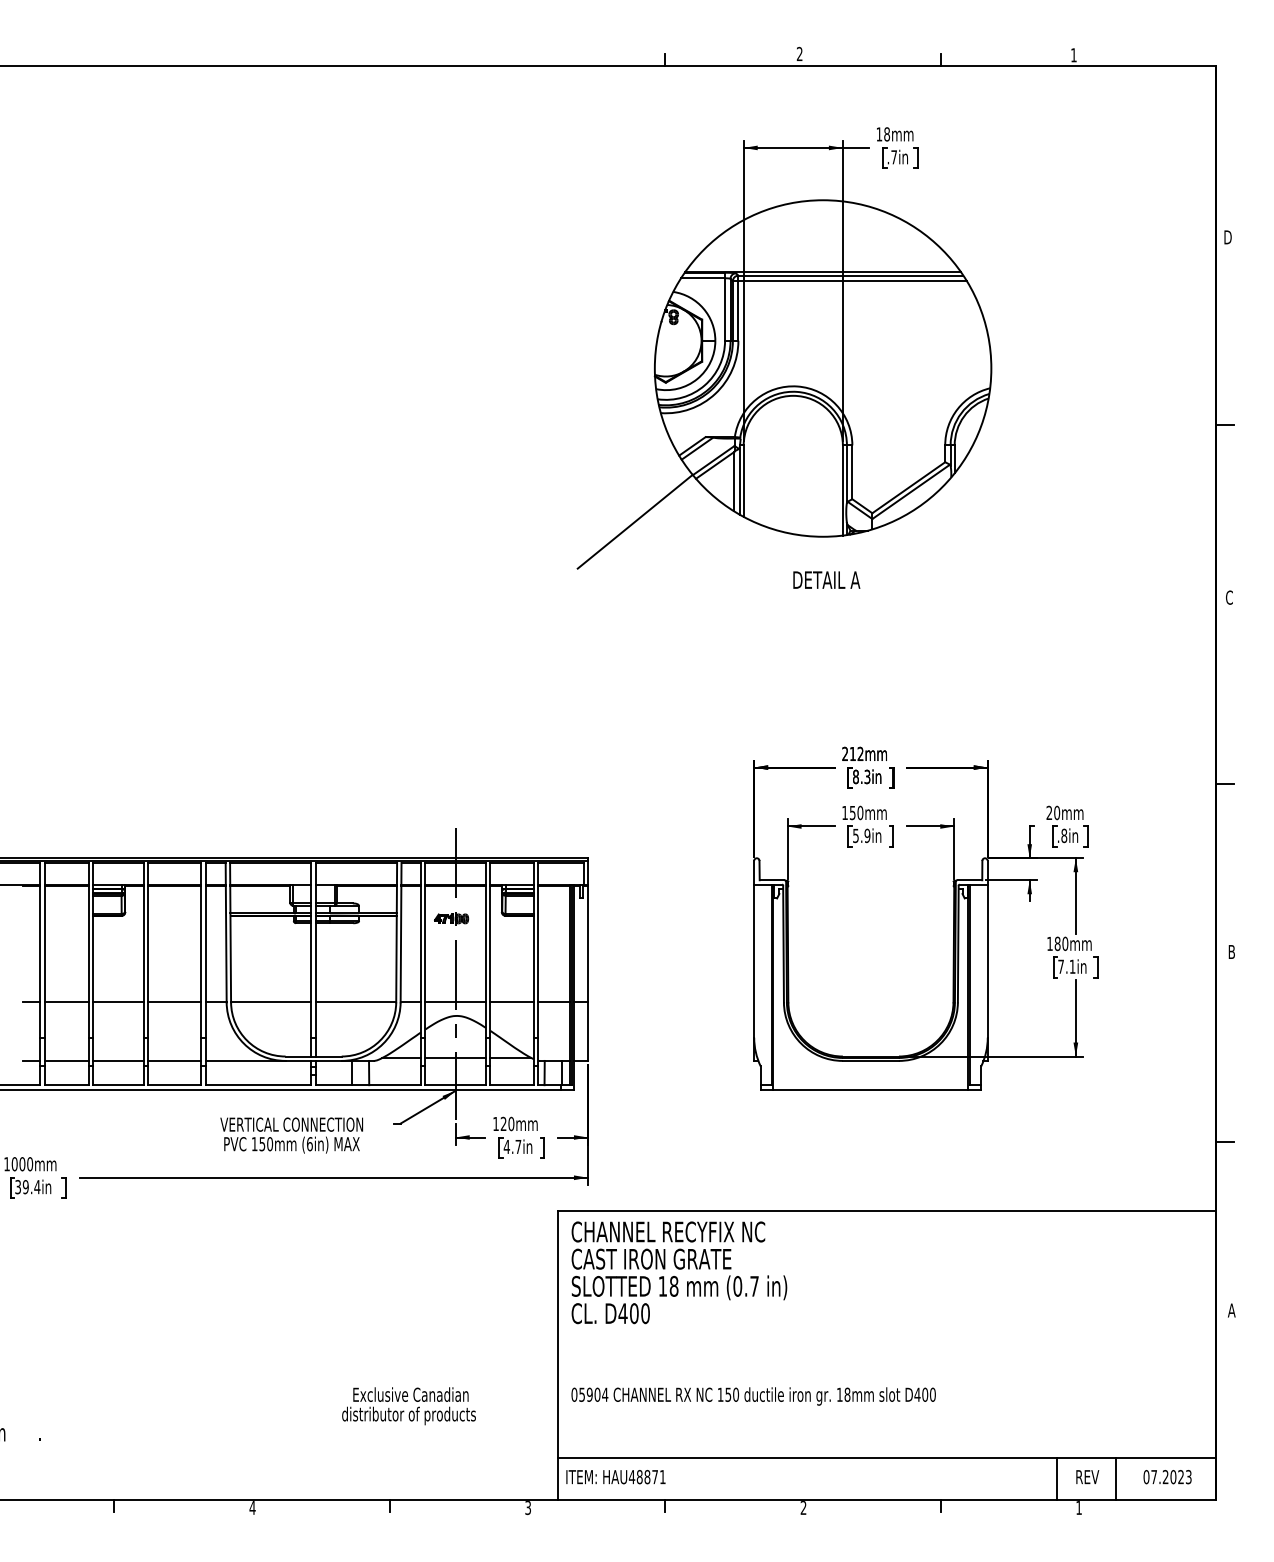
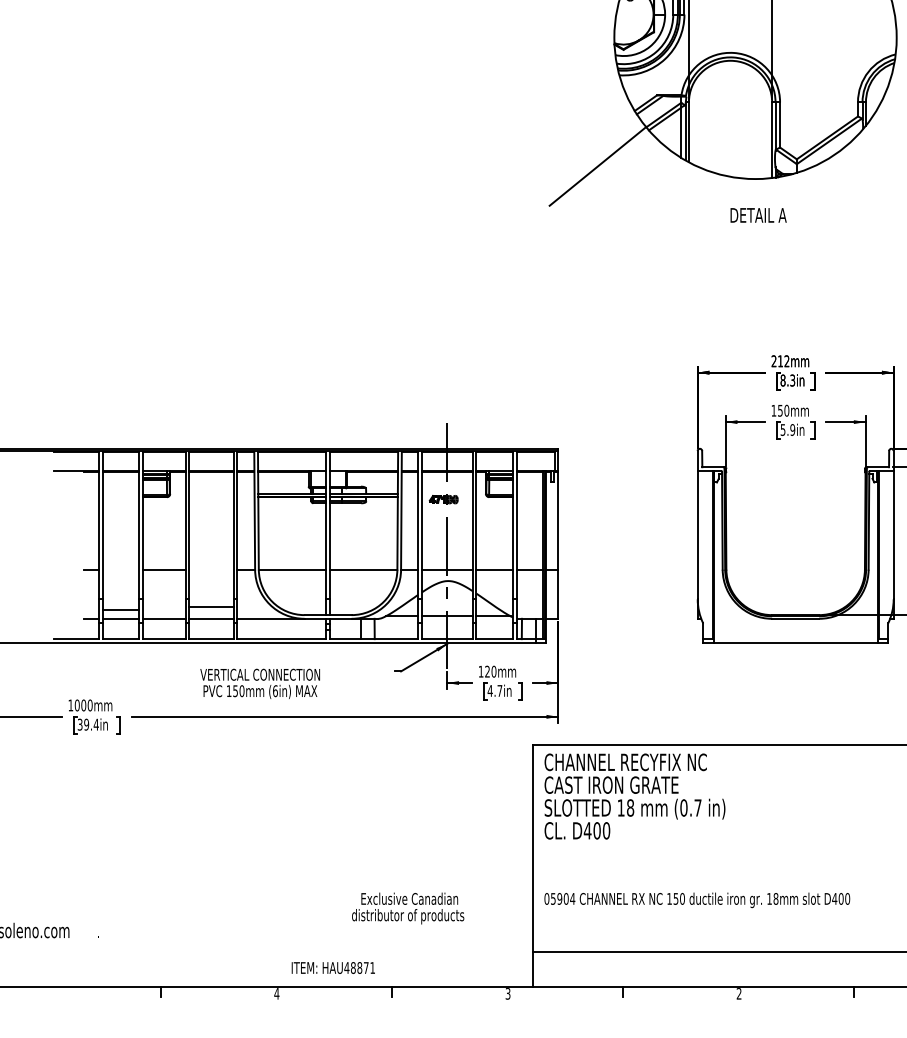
line: (66, 1002) -> (120, 610), moved
line: (174, 1002) -> (211, 607), moved
text: (291, 1135) -> (260, 683), moved
text: (615, 1477) -> (333, 968), moved

